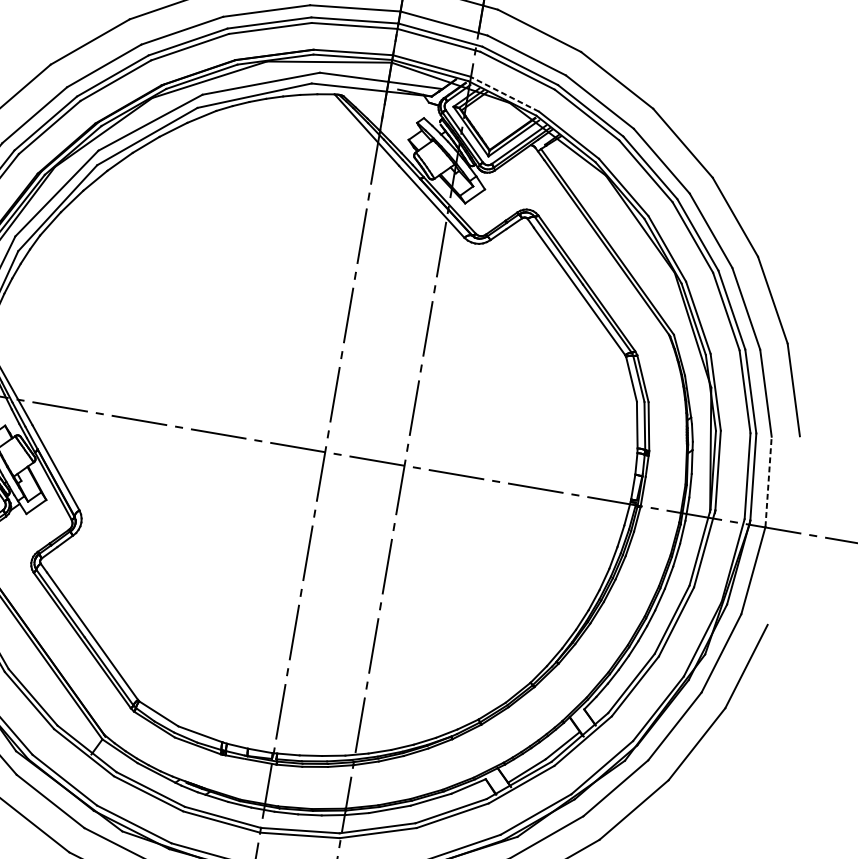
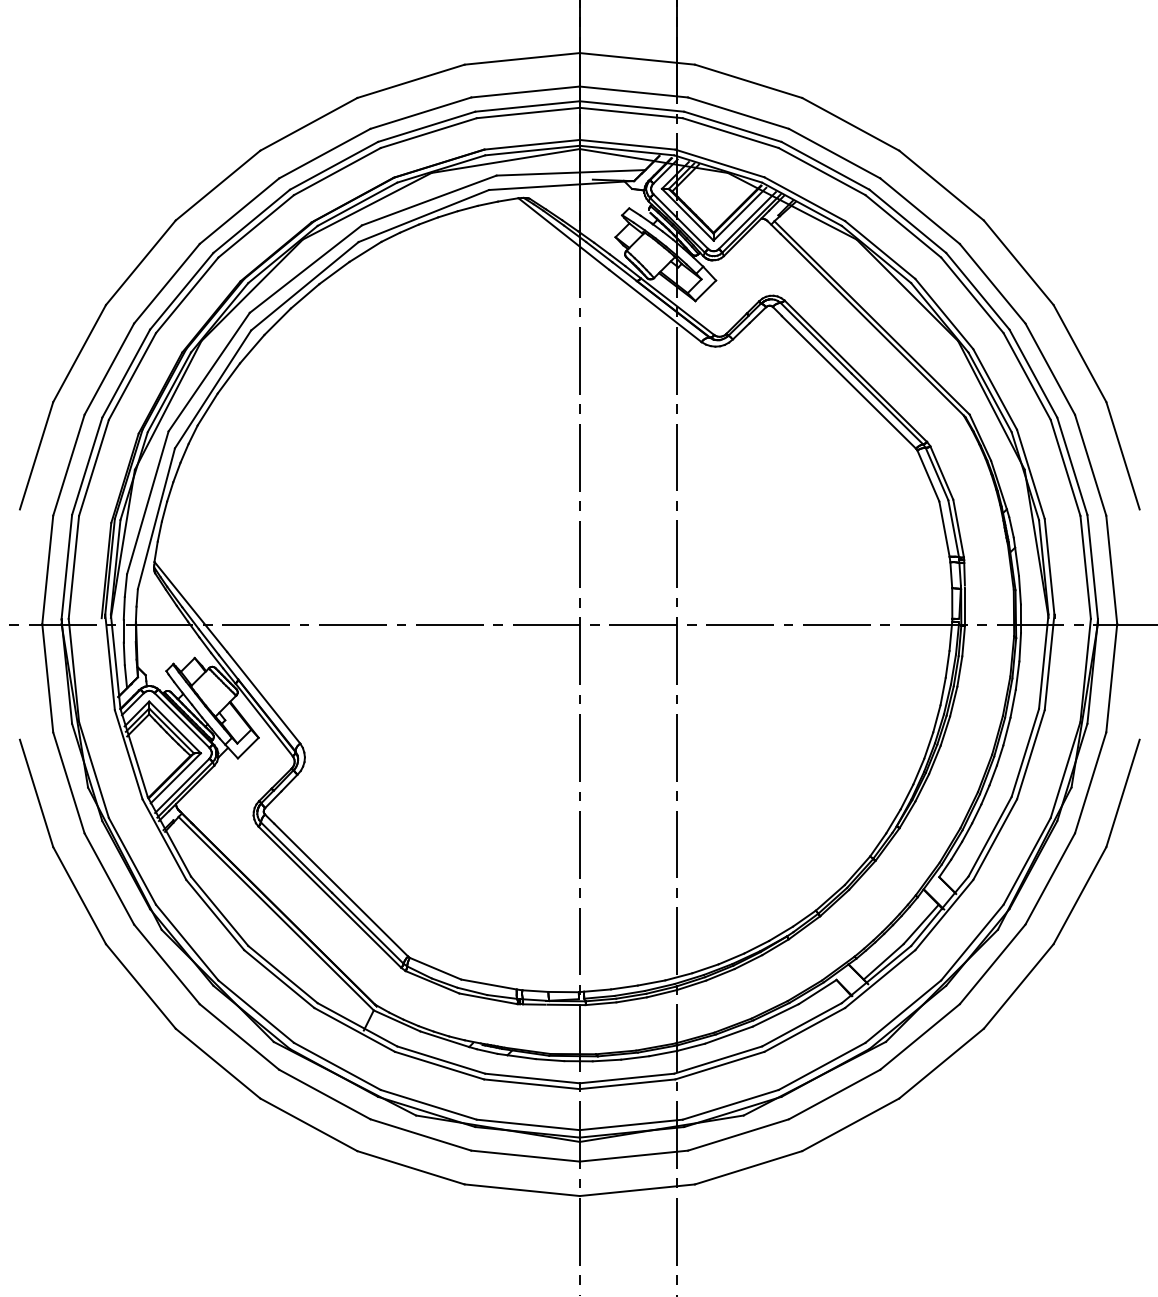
line: (504, 94) -> (719, 163), dashed -> solid
line: (768, 481) -> (1111, 569), dashed -> solid

